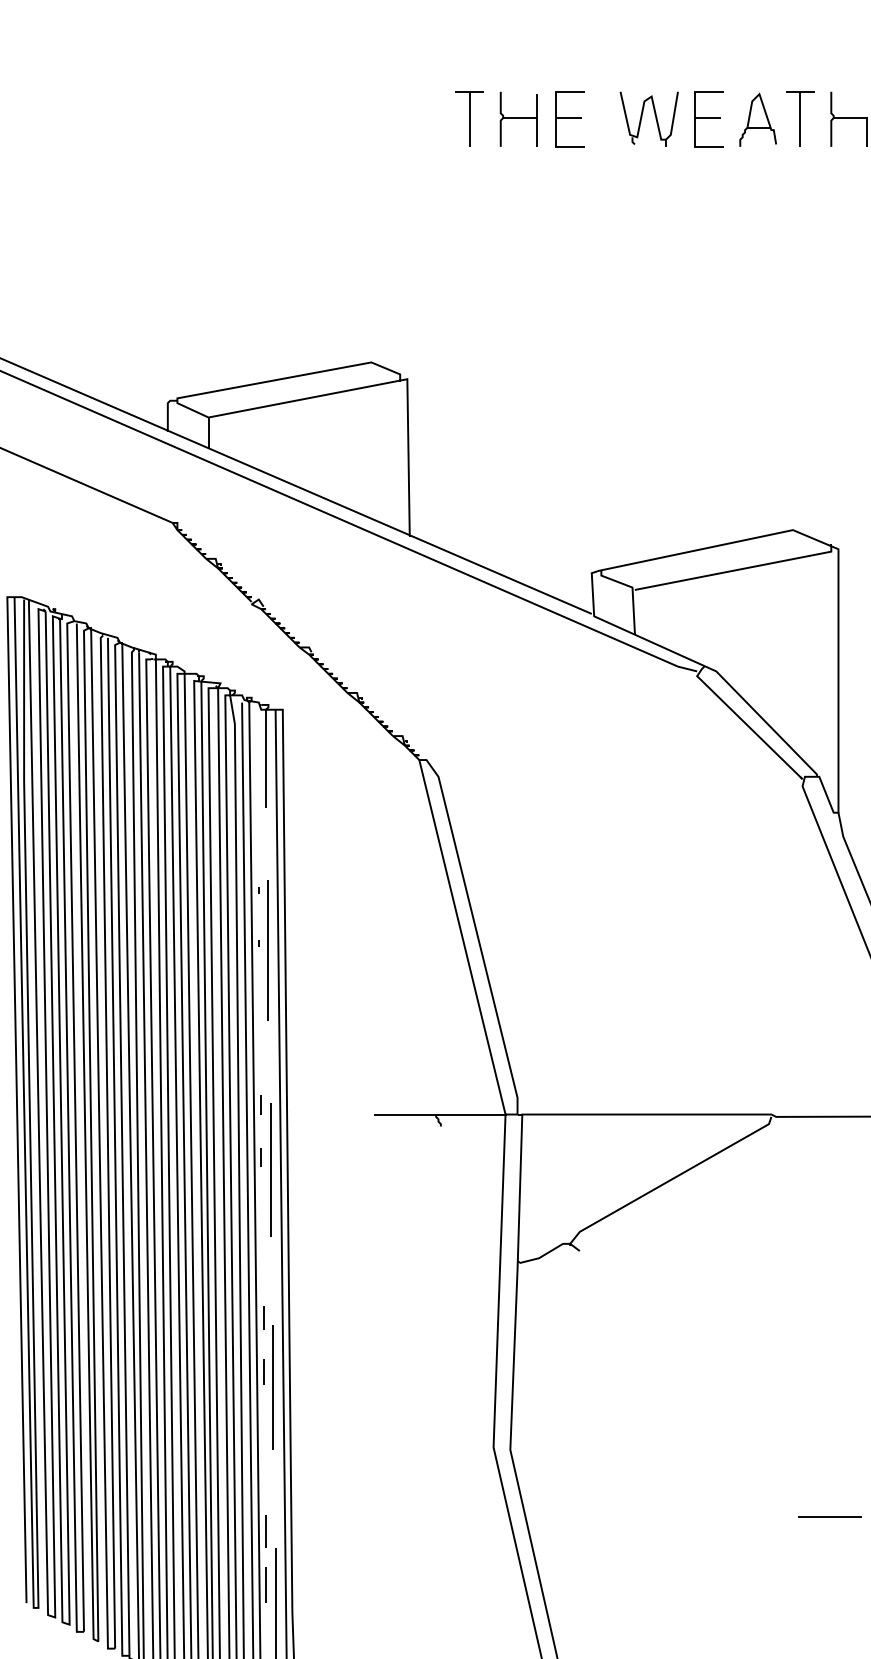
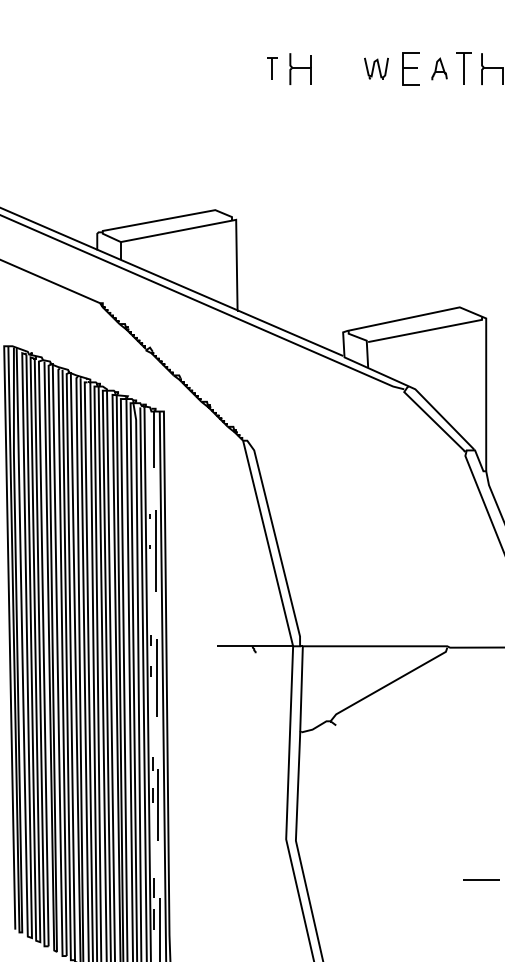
part: (469, 118) -> (272, 68), size x0.7
part: (568, 118) -> (329, 68), removed
part: (649, 118) -> (376, 68), size x0.7
part: (757, 118) -> (439, 68), size x0.7

